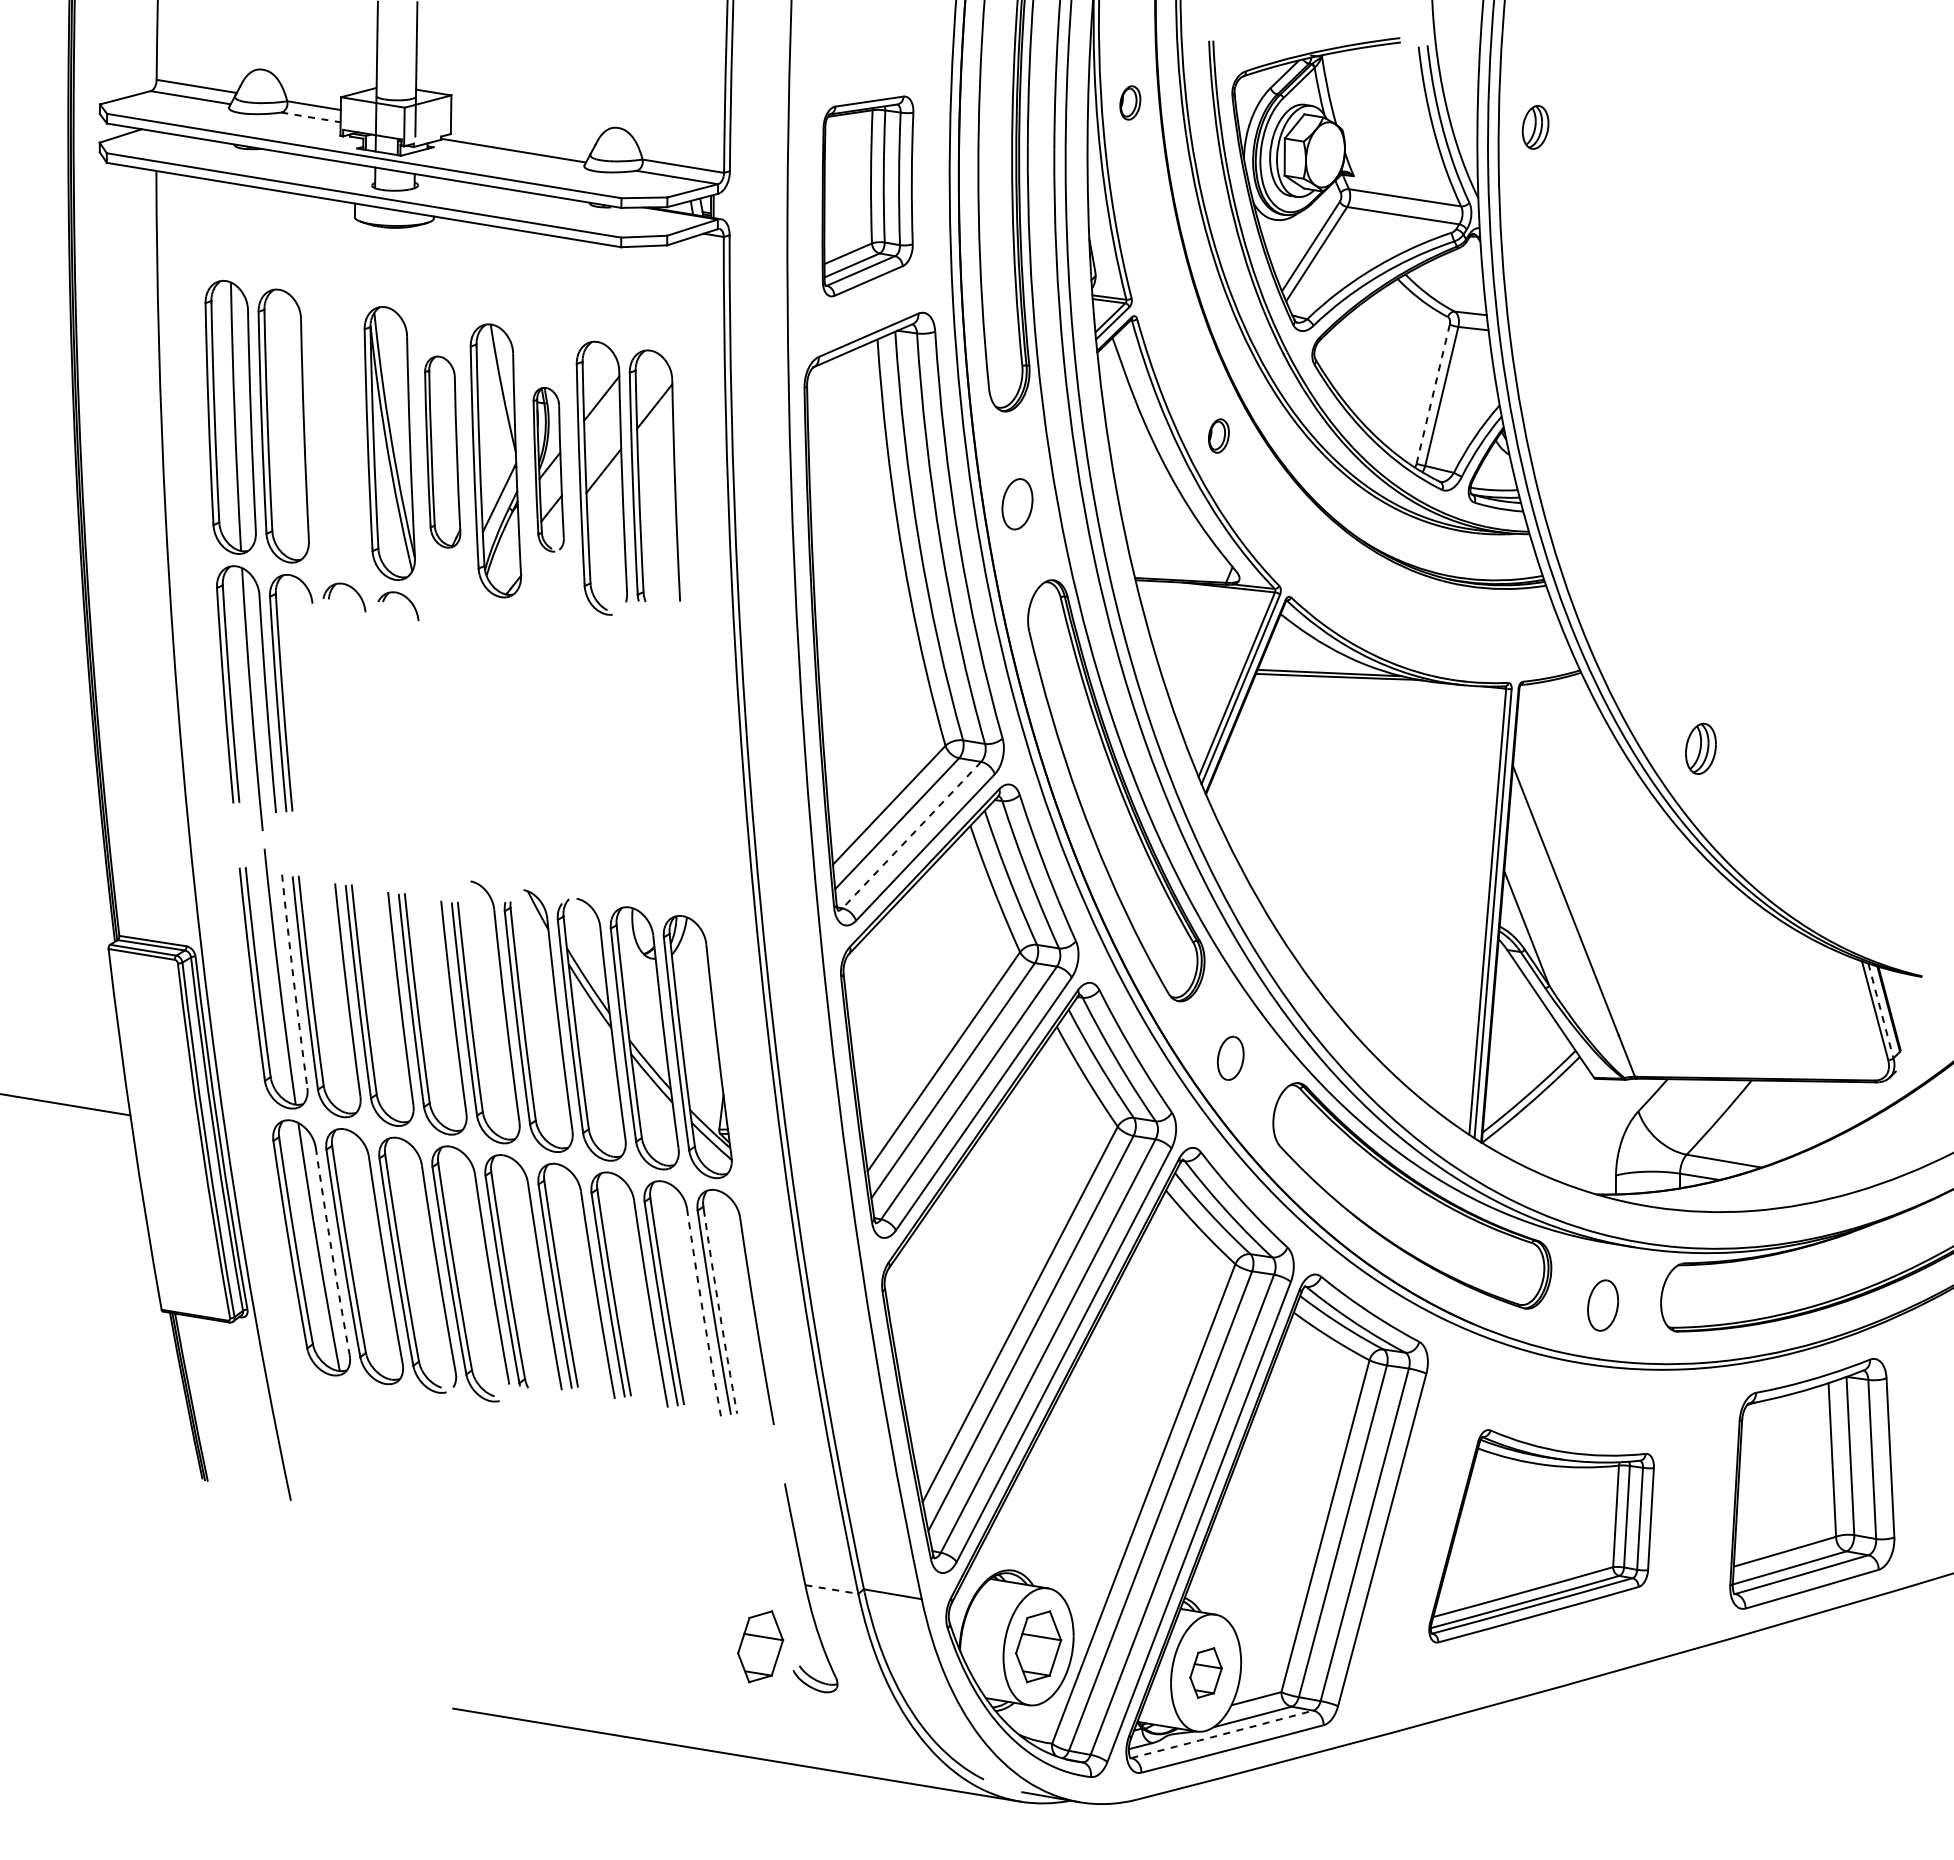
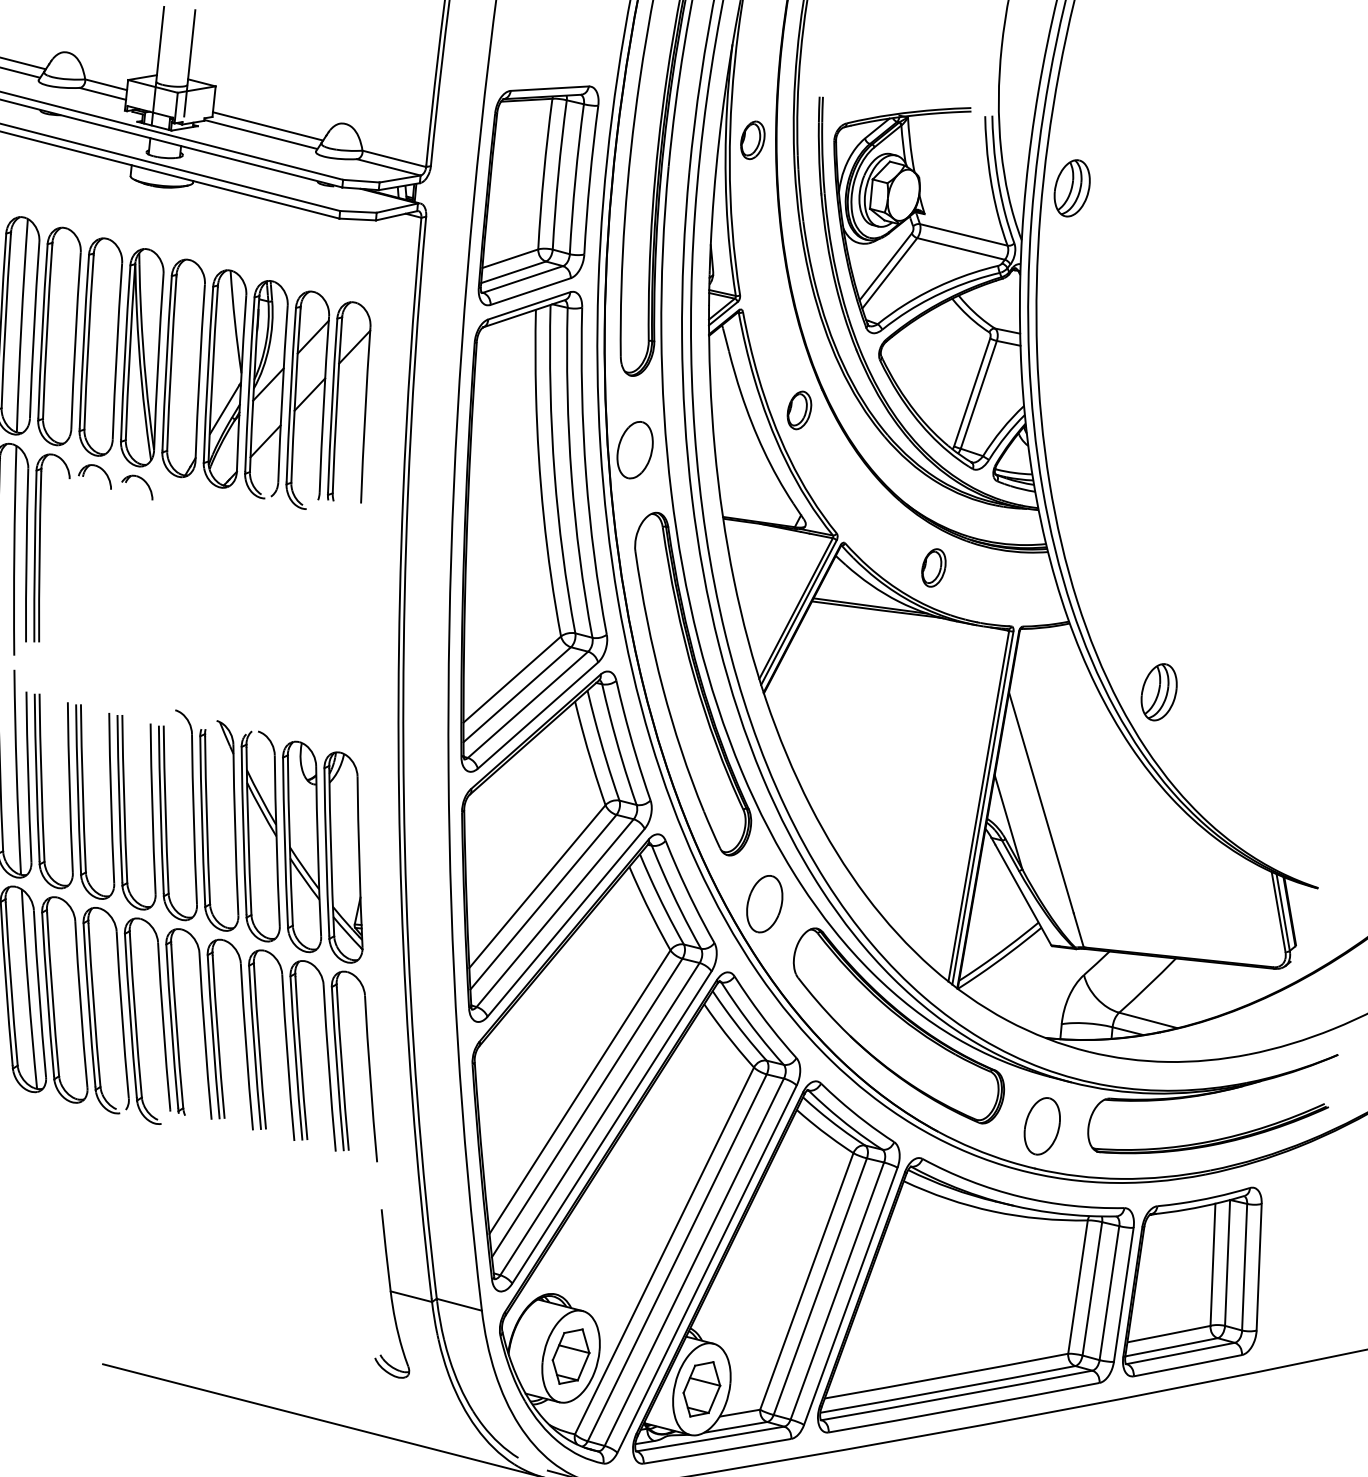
part: (1130, 102) -> (753, 139), size x1.43
line: (311, 117) -> (103, 93), dashed -> solid
part: (1535, 127) -> (1072, 188), size x1.67
line: (521, 139) -> (268, 126), added
part: (867, 196) -> (538, 195), size x1.43
line: (1433, 394) -> (972, 392), dashed -> solid
part: (336, 434) -> (100, 346), added
part: (1218, 435) -> (799, 409), size x1.43
part: (442, 451) -> (183, 367), size x1.43
part: (548, 469) -> (266, 389), size x1.67
part: (1017, 504) -> (635, 450), size x1.43
part: (1404, 618) -> (933, 568), added
part: (1700, 748) -> (1158, 691), size x1.43
line: (911, 835) -> (527, 705), dashed -> solid
arc: (293, 981) -> (27, 777), dashed -> solid
line: (1880, 1010) -> (1282, 912), dashed -> solid
part: (1230, 1058) -> (764, 904), size x1.67
arc: (331, 1251) -> (38, 993), dashed -> solid
part: (1602, 1305) -> (1041, 1126), size x1.43
arc: (719, 1311) -> (342, 1068), dashed -> solid
arc: (703, 1312) -> (329, 1068), dashed -> solid
part: (1541, 1536) -> (977, 1304), size x1.67
line: (831, 1589) -> (411, 1296), dashed -> solid
part: (760, 1646) -> (350, 1336), removed
part: (1205, 1672) -> (701, 1388), size x1.43
arc: (1222, 1734) -> (710, 1439), dashed -> solid

